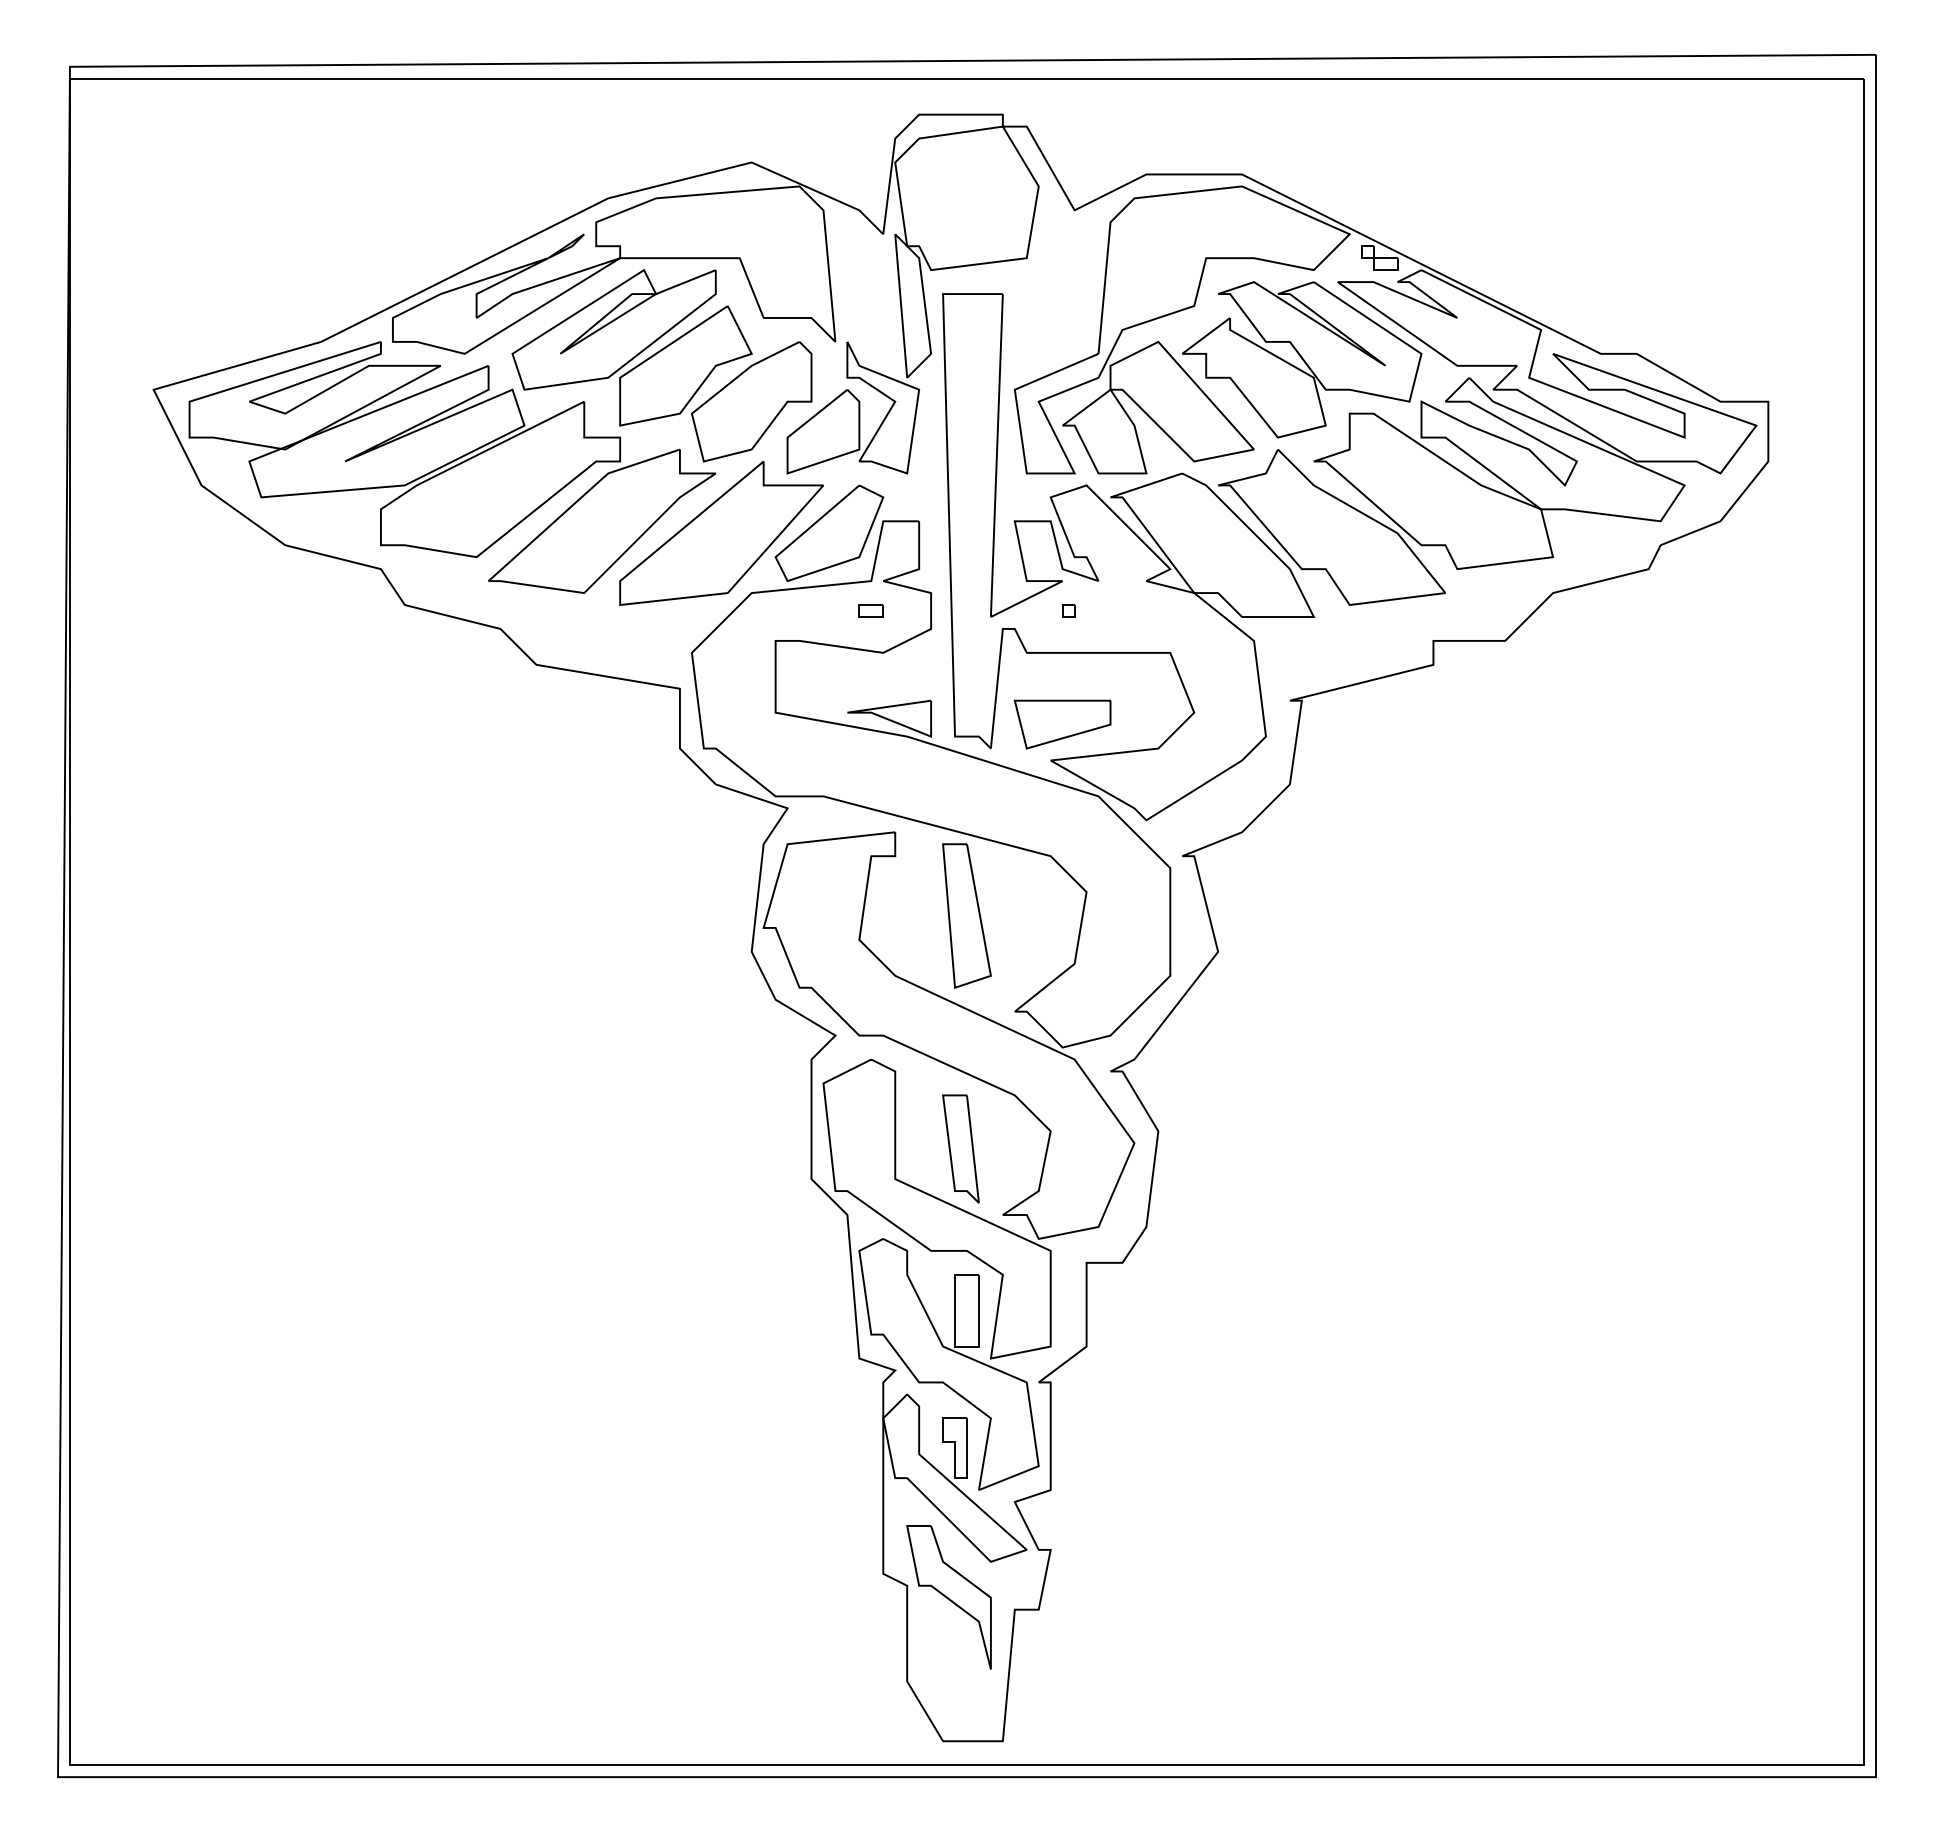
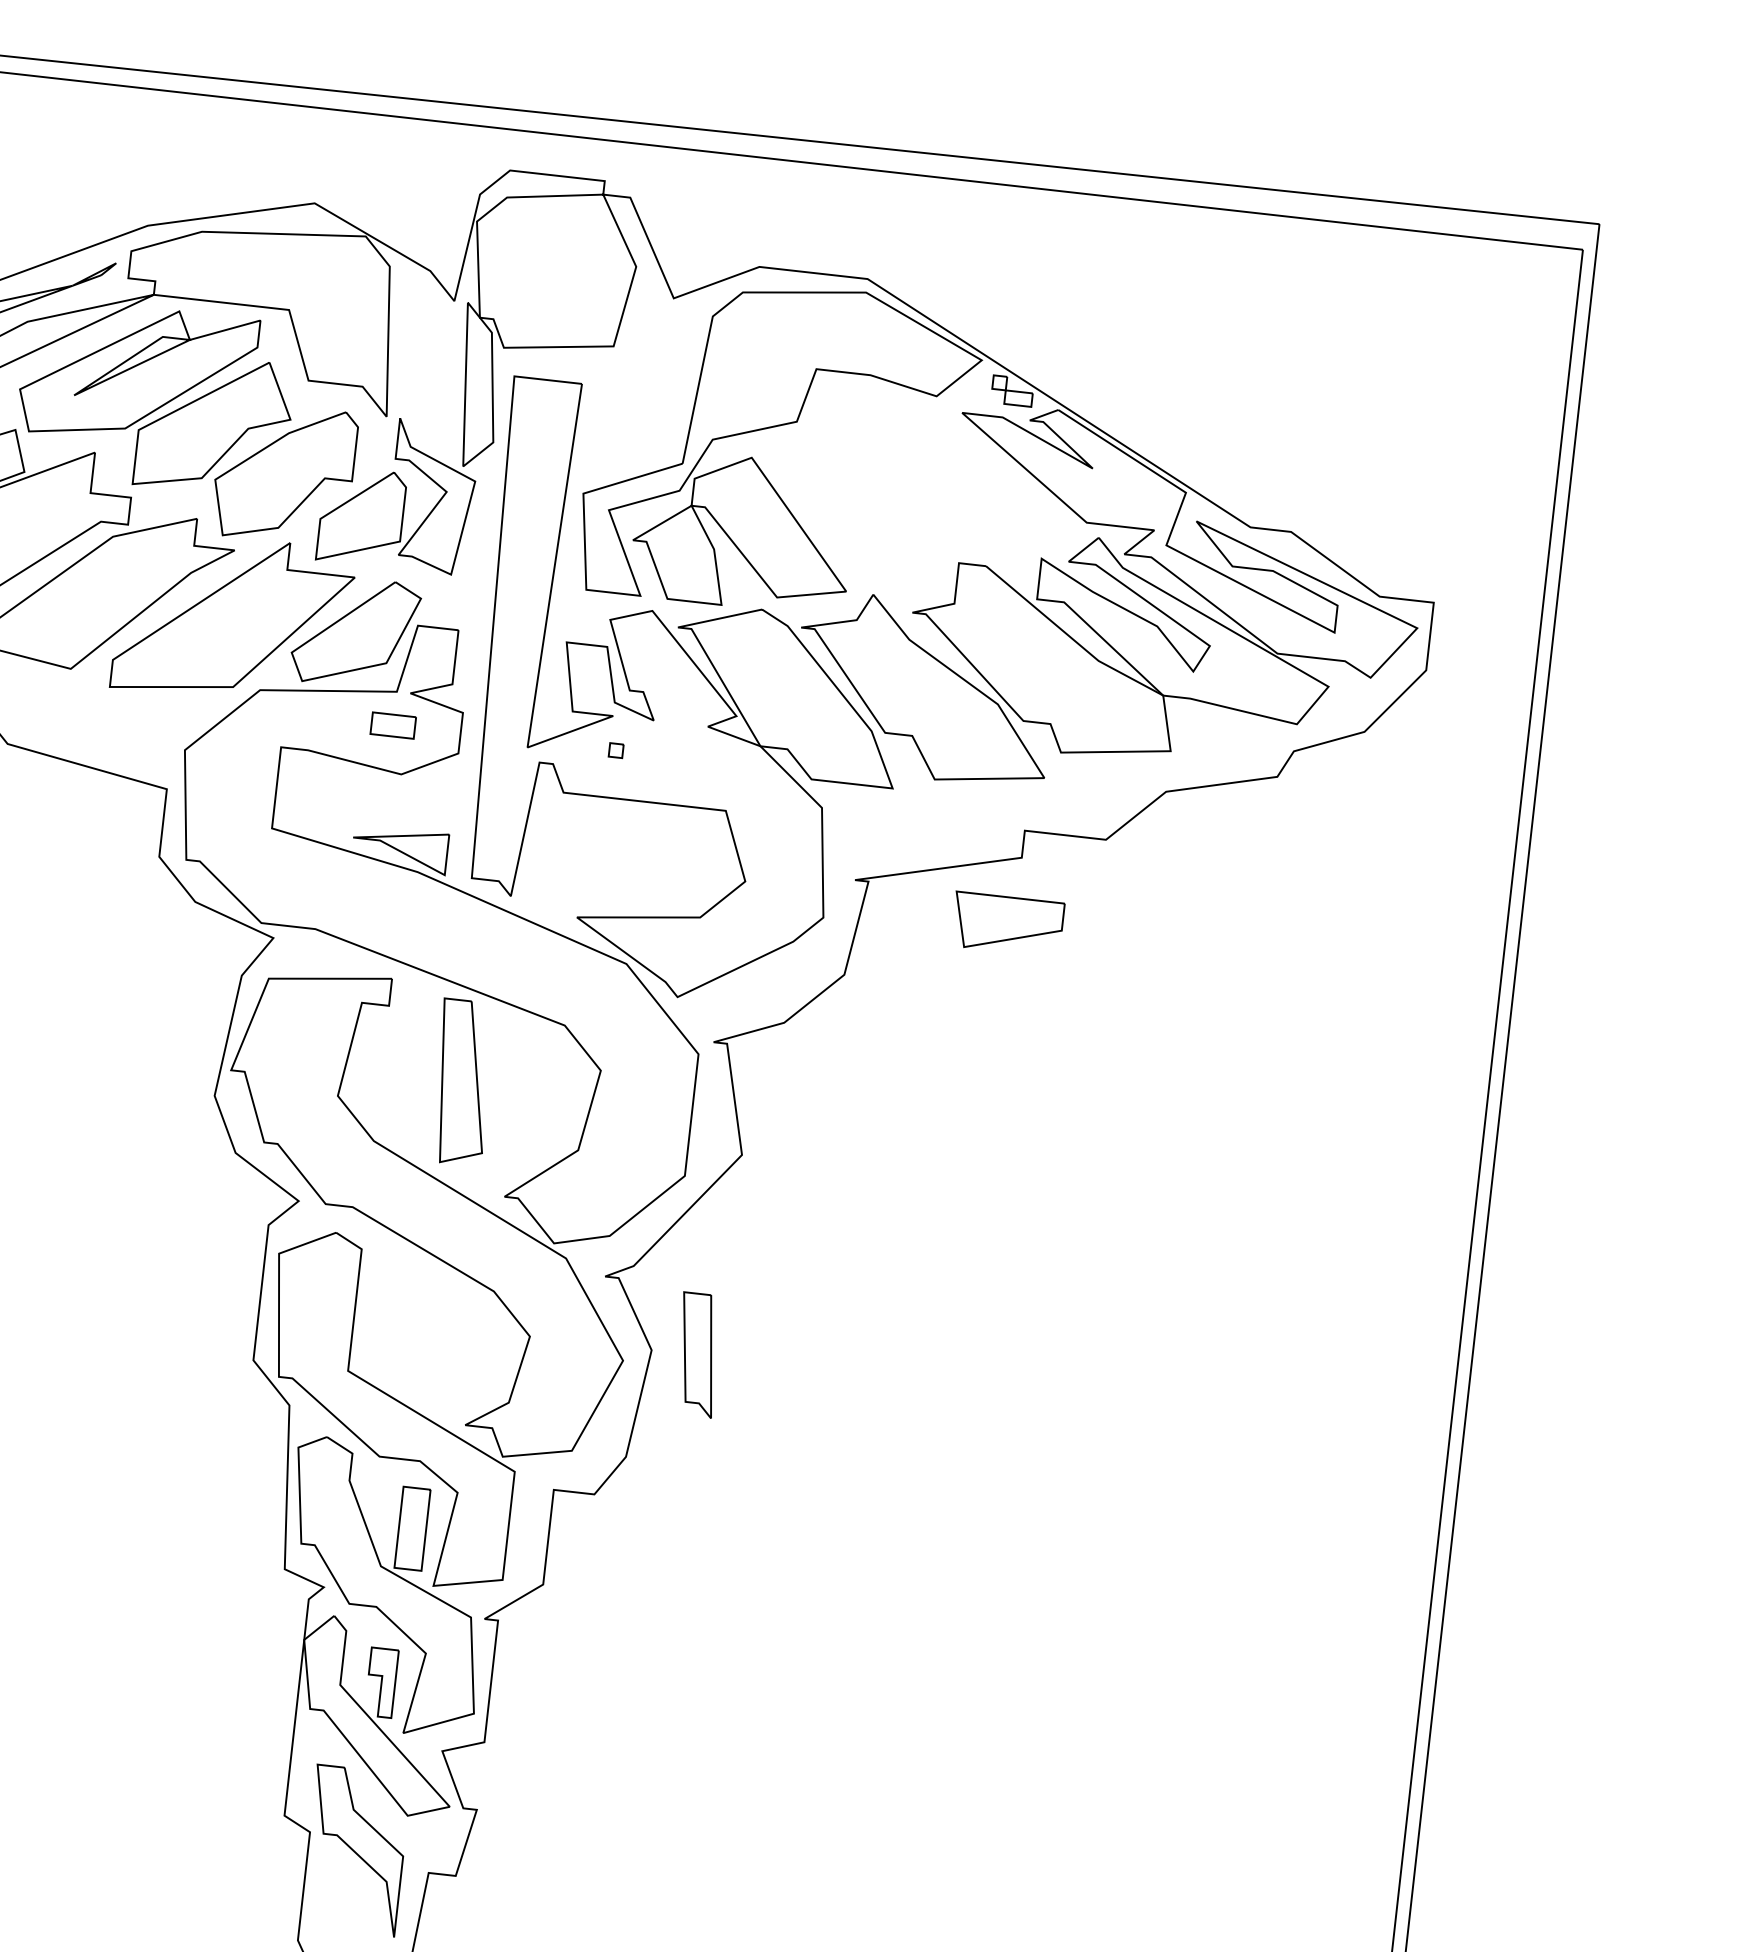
part: (1301, 359) -> (911, 495), removed
part: (870, 610) -> (392, 724), size x1.6
part: (1062, 724) -> (1007, 924), moved
part: (960, 1148) -> (697, 1354), moved

